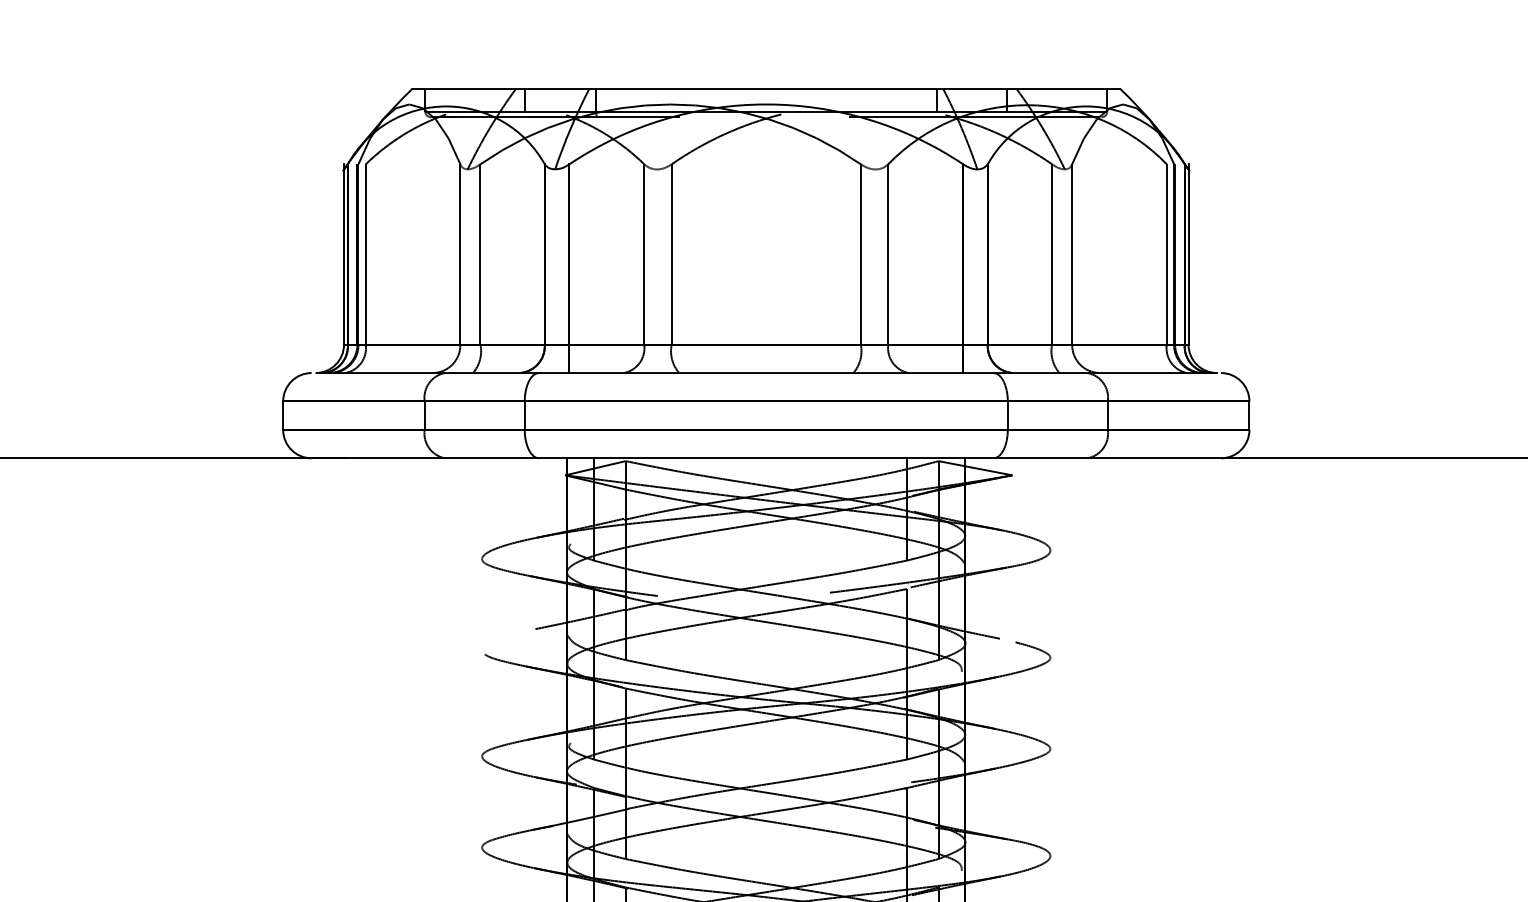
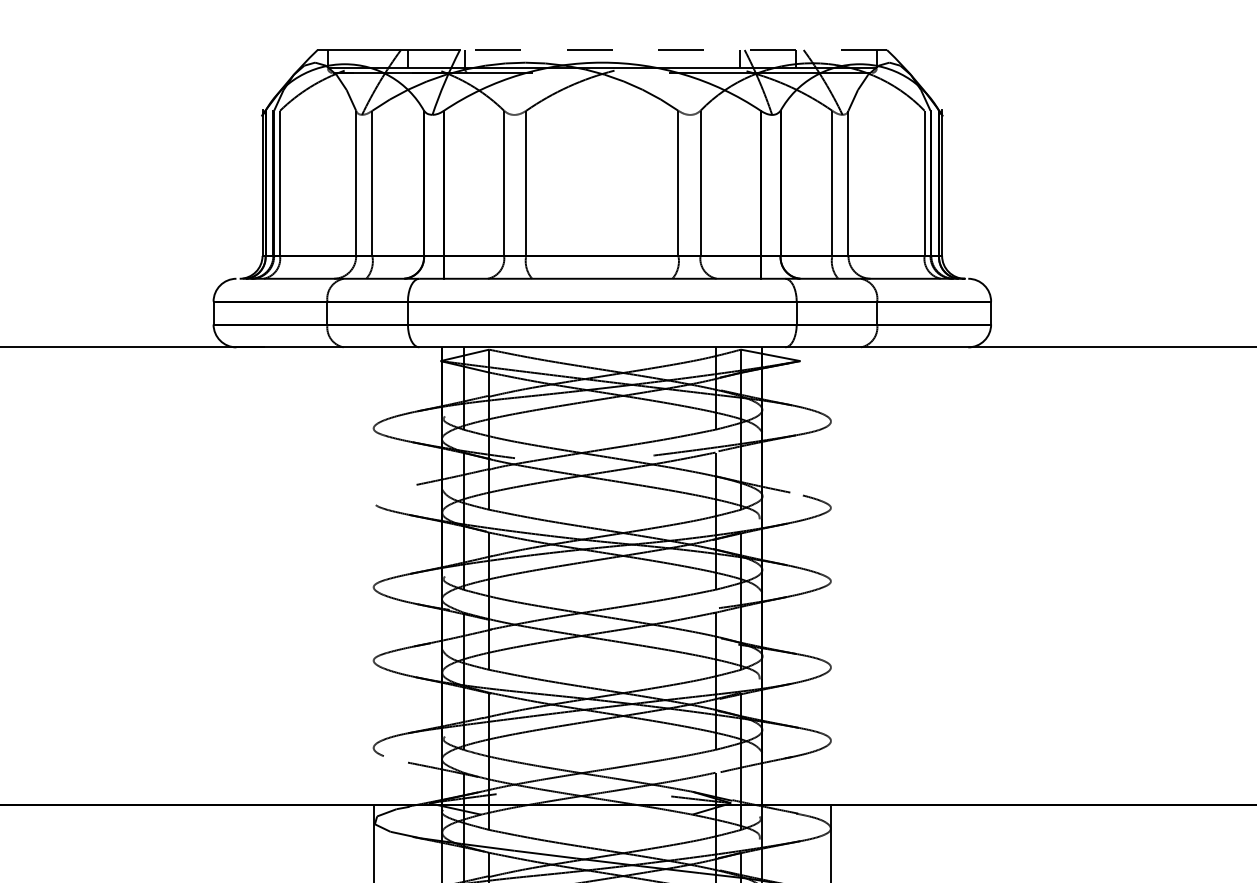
line: (854, 89) -> (673, 50), solid -> dashed

